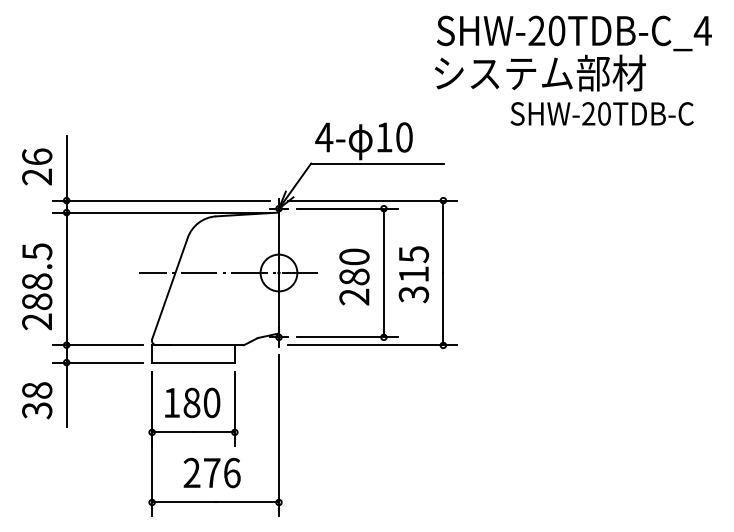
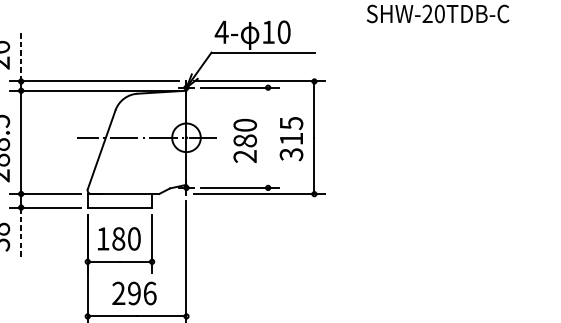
line: (66, 167) -> (21, 55), solid -> dashed
line: (383, 272) -> (267, 137), removed
line: (66, 395) -> (21, 233), solid -> dashed
text: (211, 472) -> (133, 293), 276 -> 296

